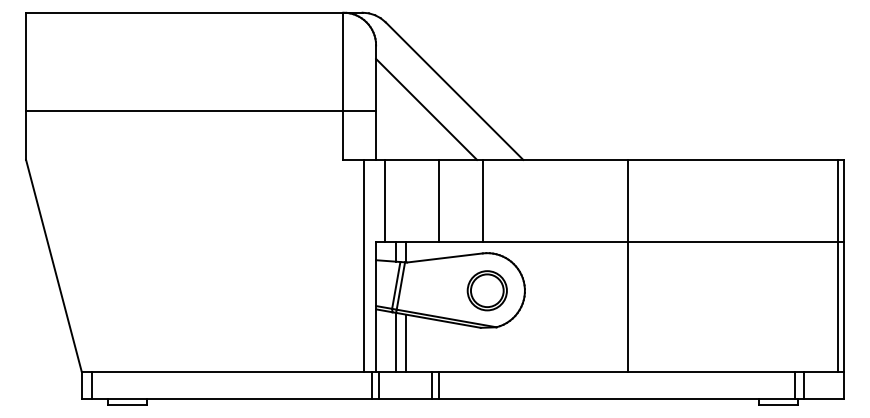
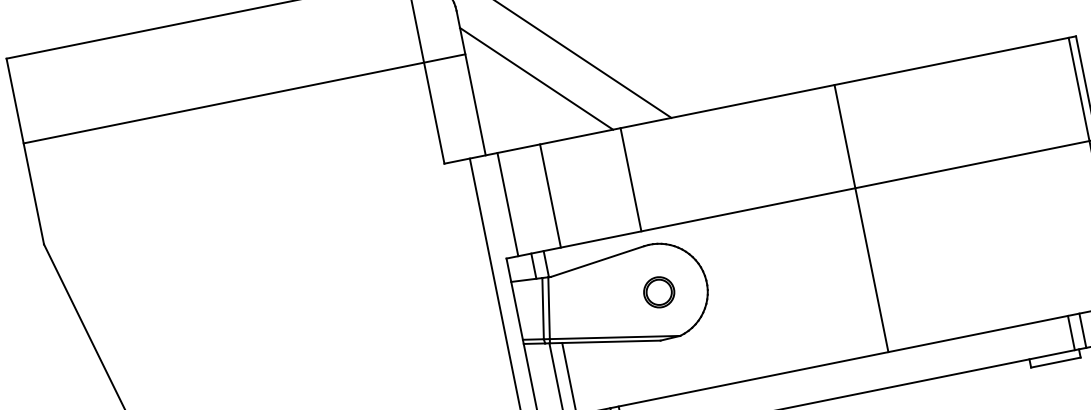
line: (201, 110) -> (244, 98), moved
line: (439, 200) -> (550, 195), moved
line: (627, 265) -> (861, 218), moved
part: (486, 290) -> (658, 292), size x0.6

